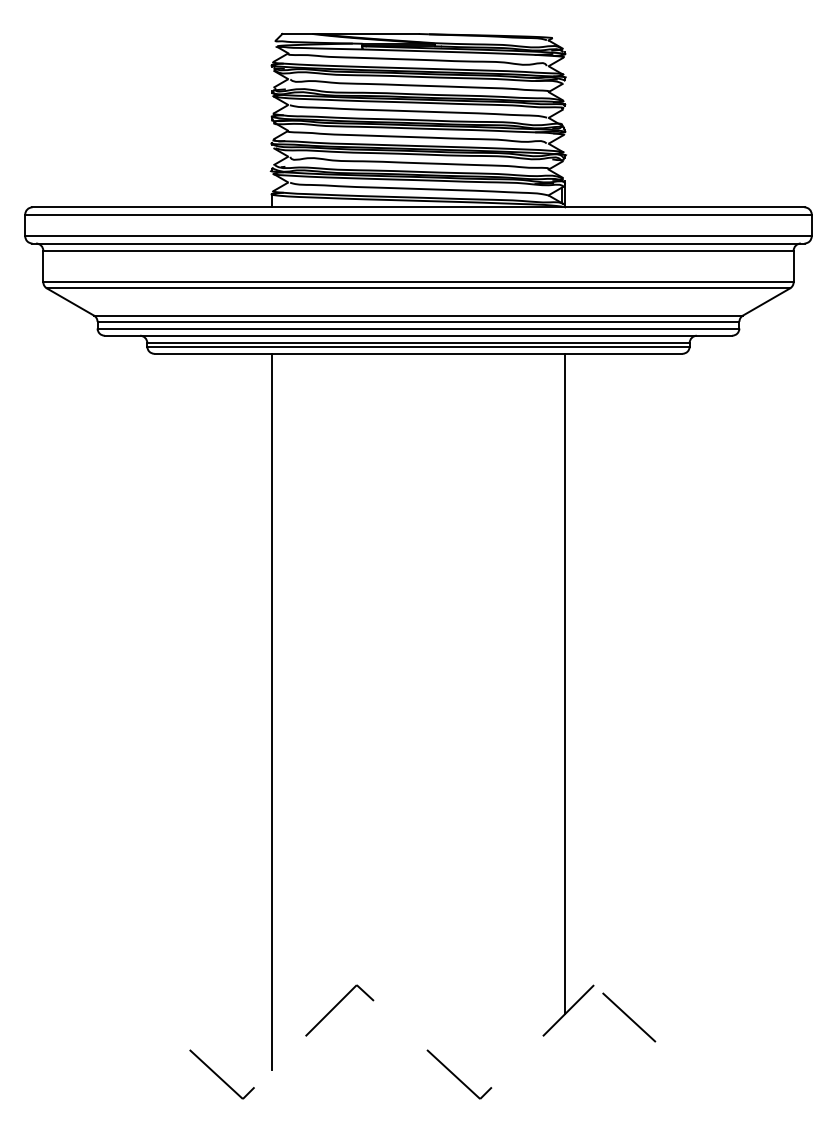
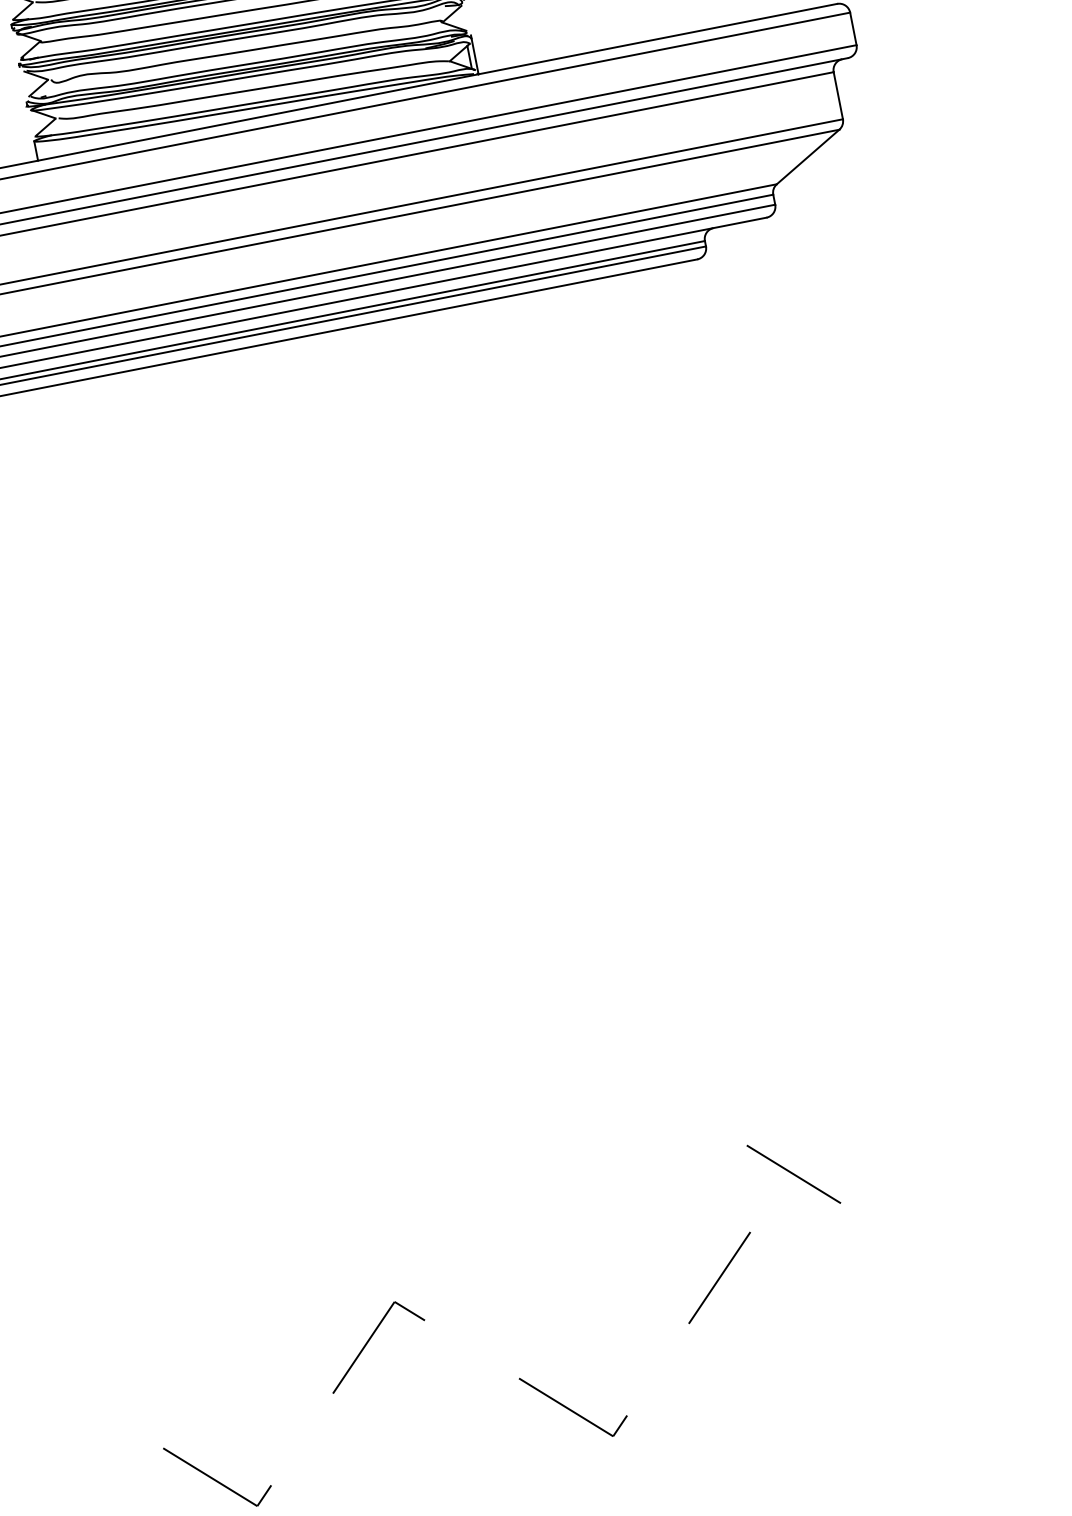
line: (565, 683) -> (618, 788), removed
line: (271, 711) -> (186, 916), removed
line: (629, 1017) -> (794, 1174), moved

